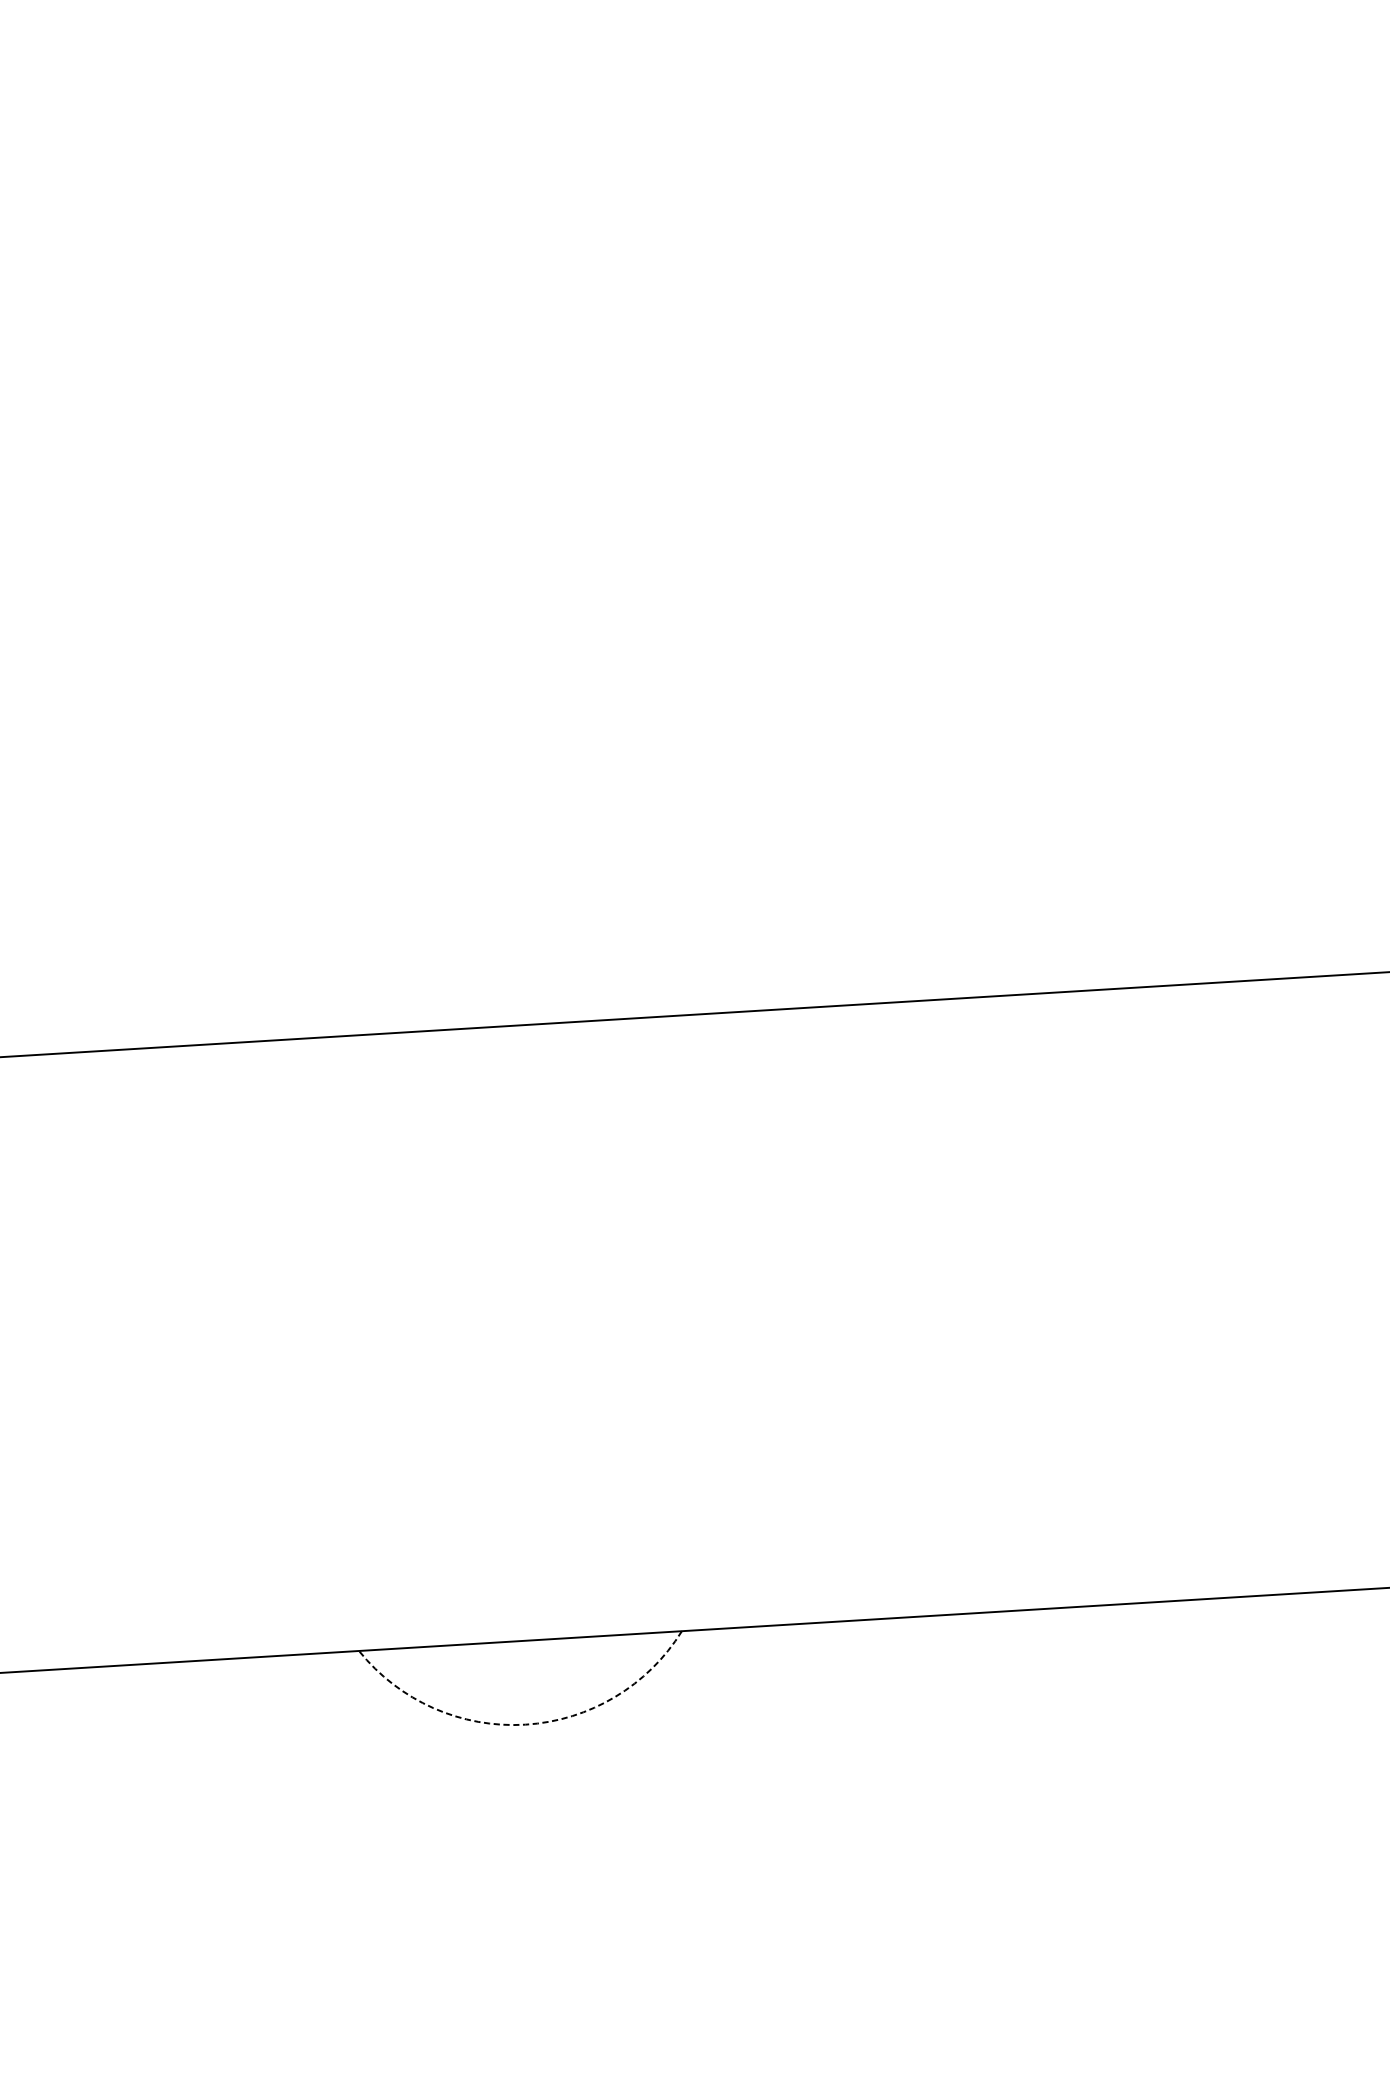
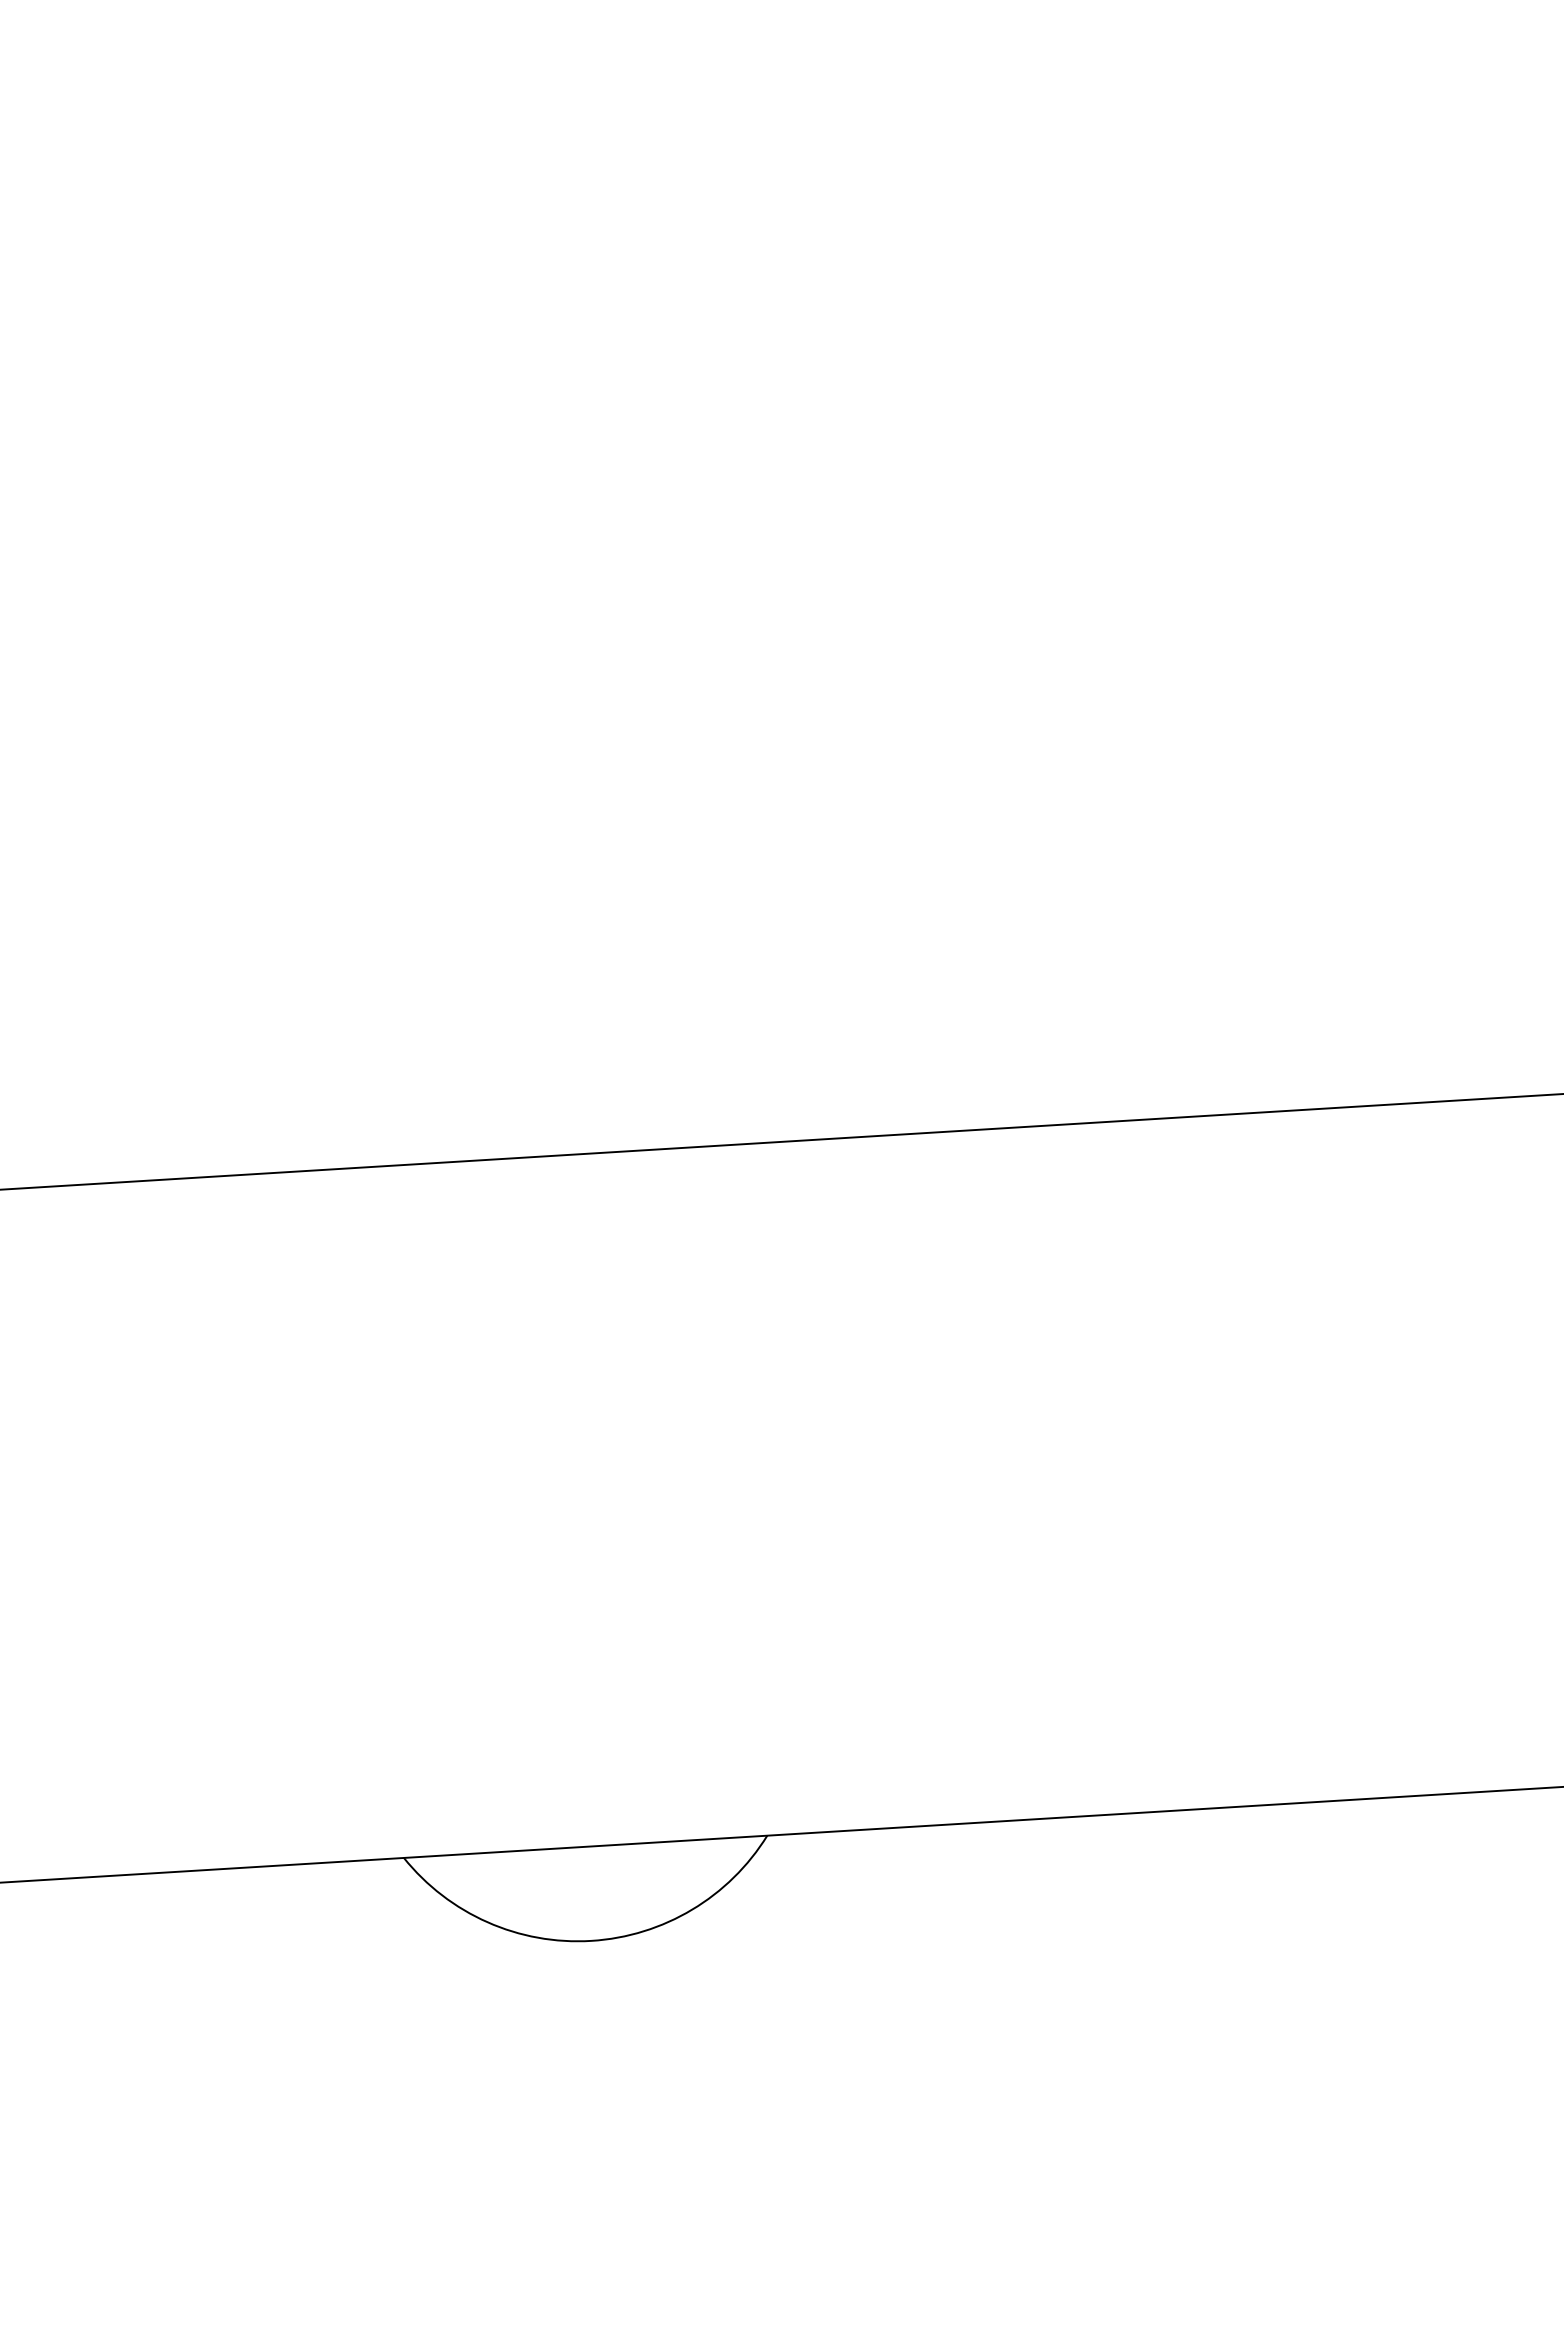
arc: (525, 1724) -> (591, 1940), dashed -> solid

